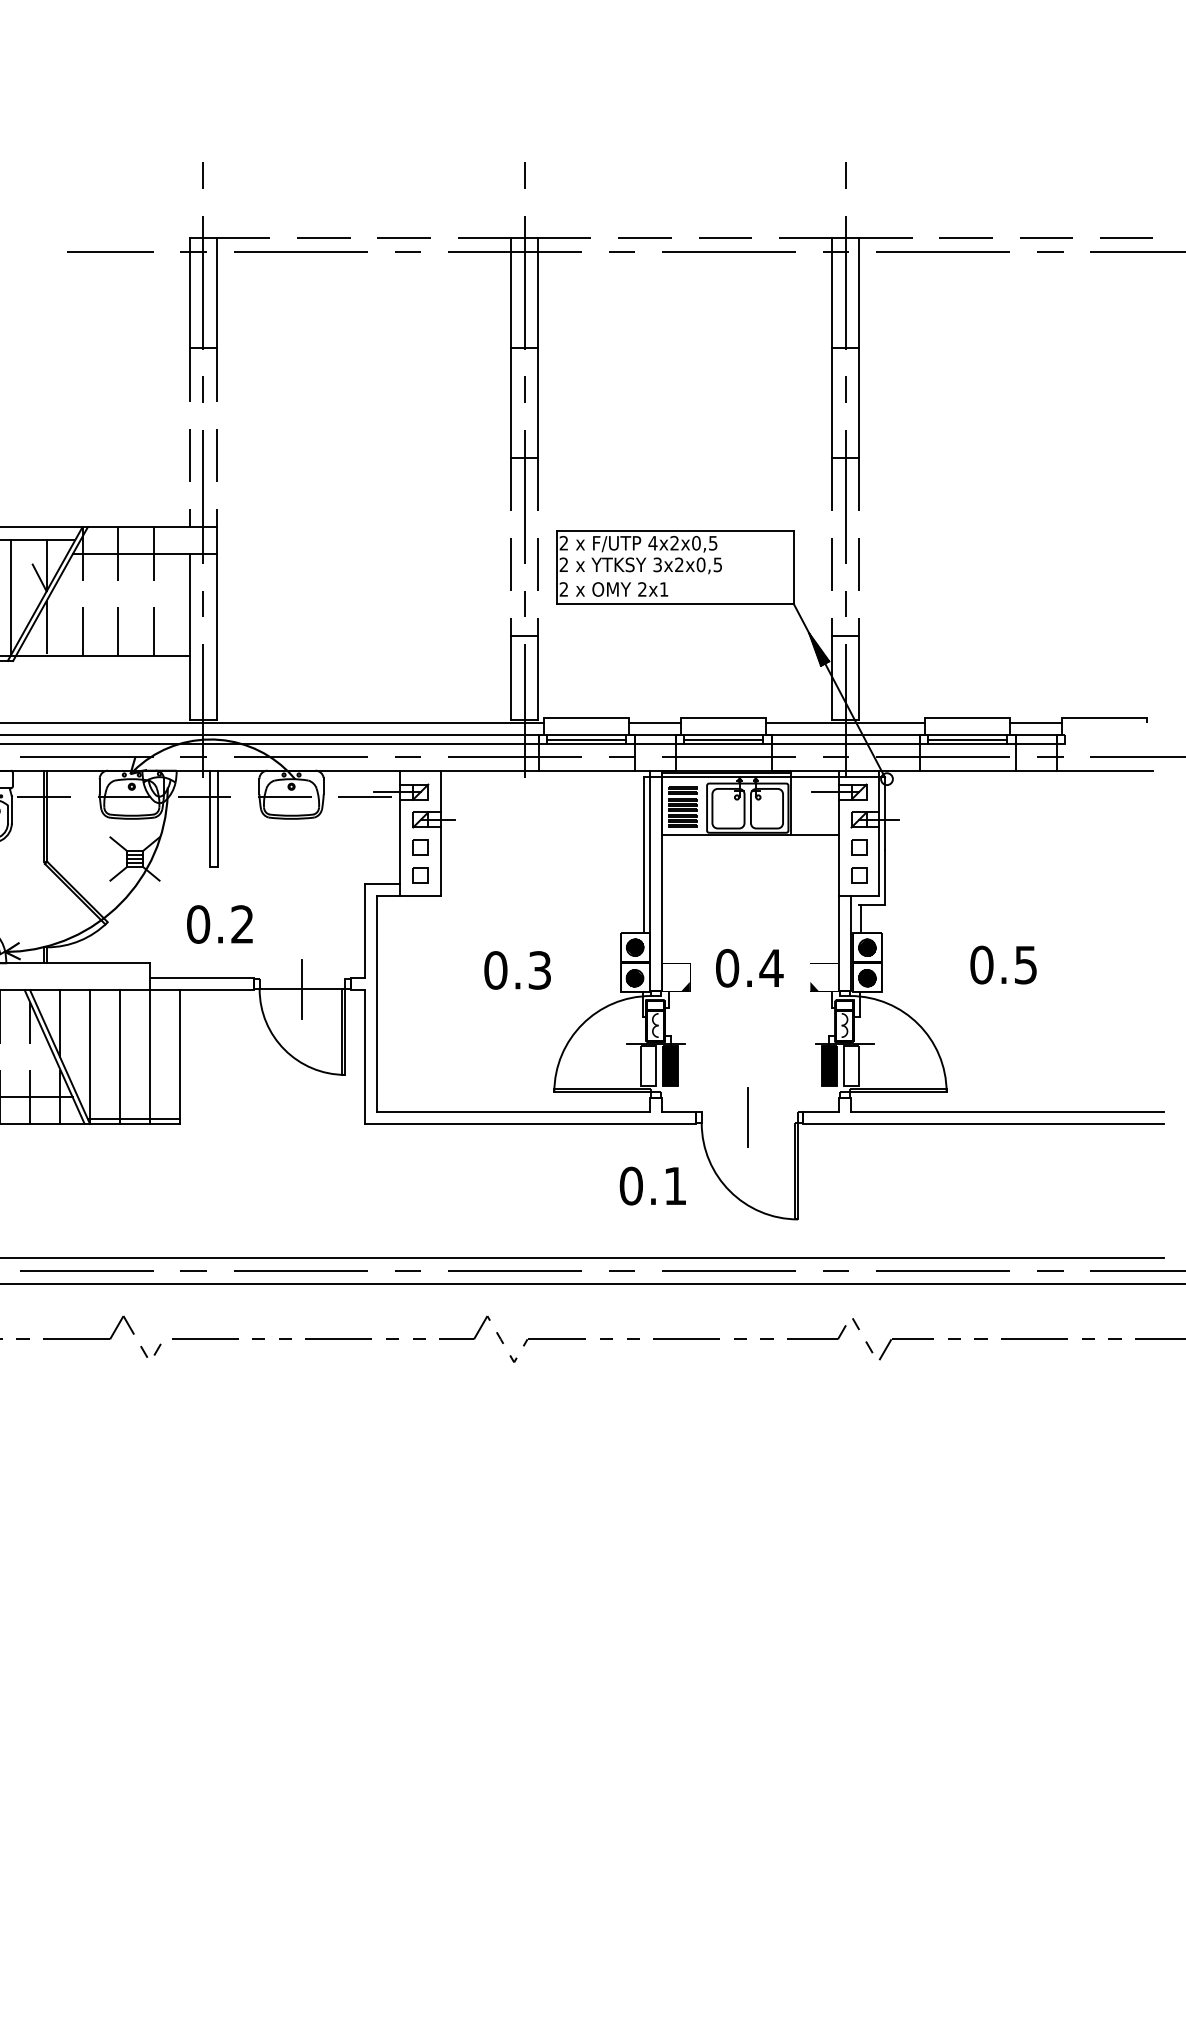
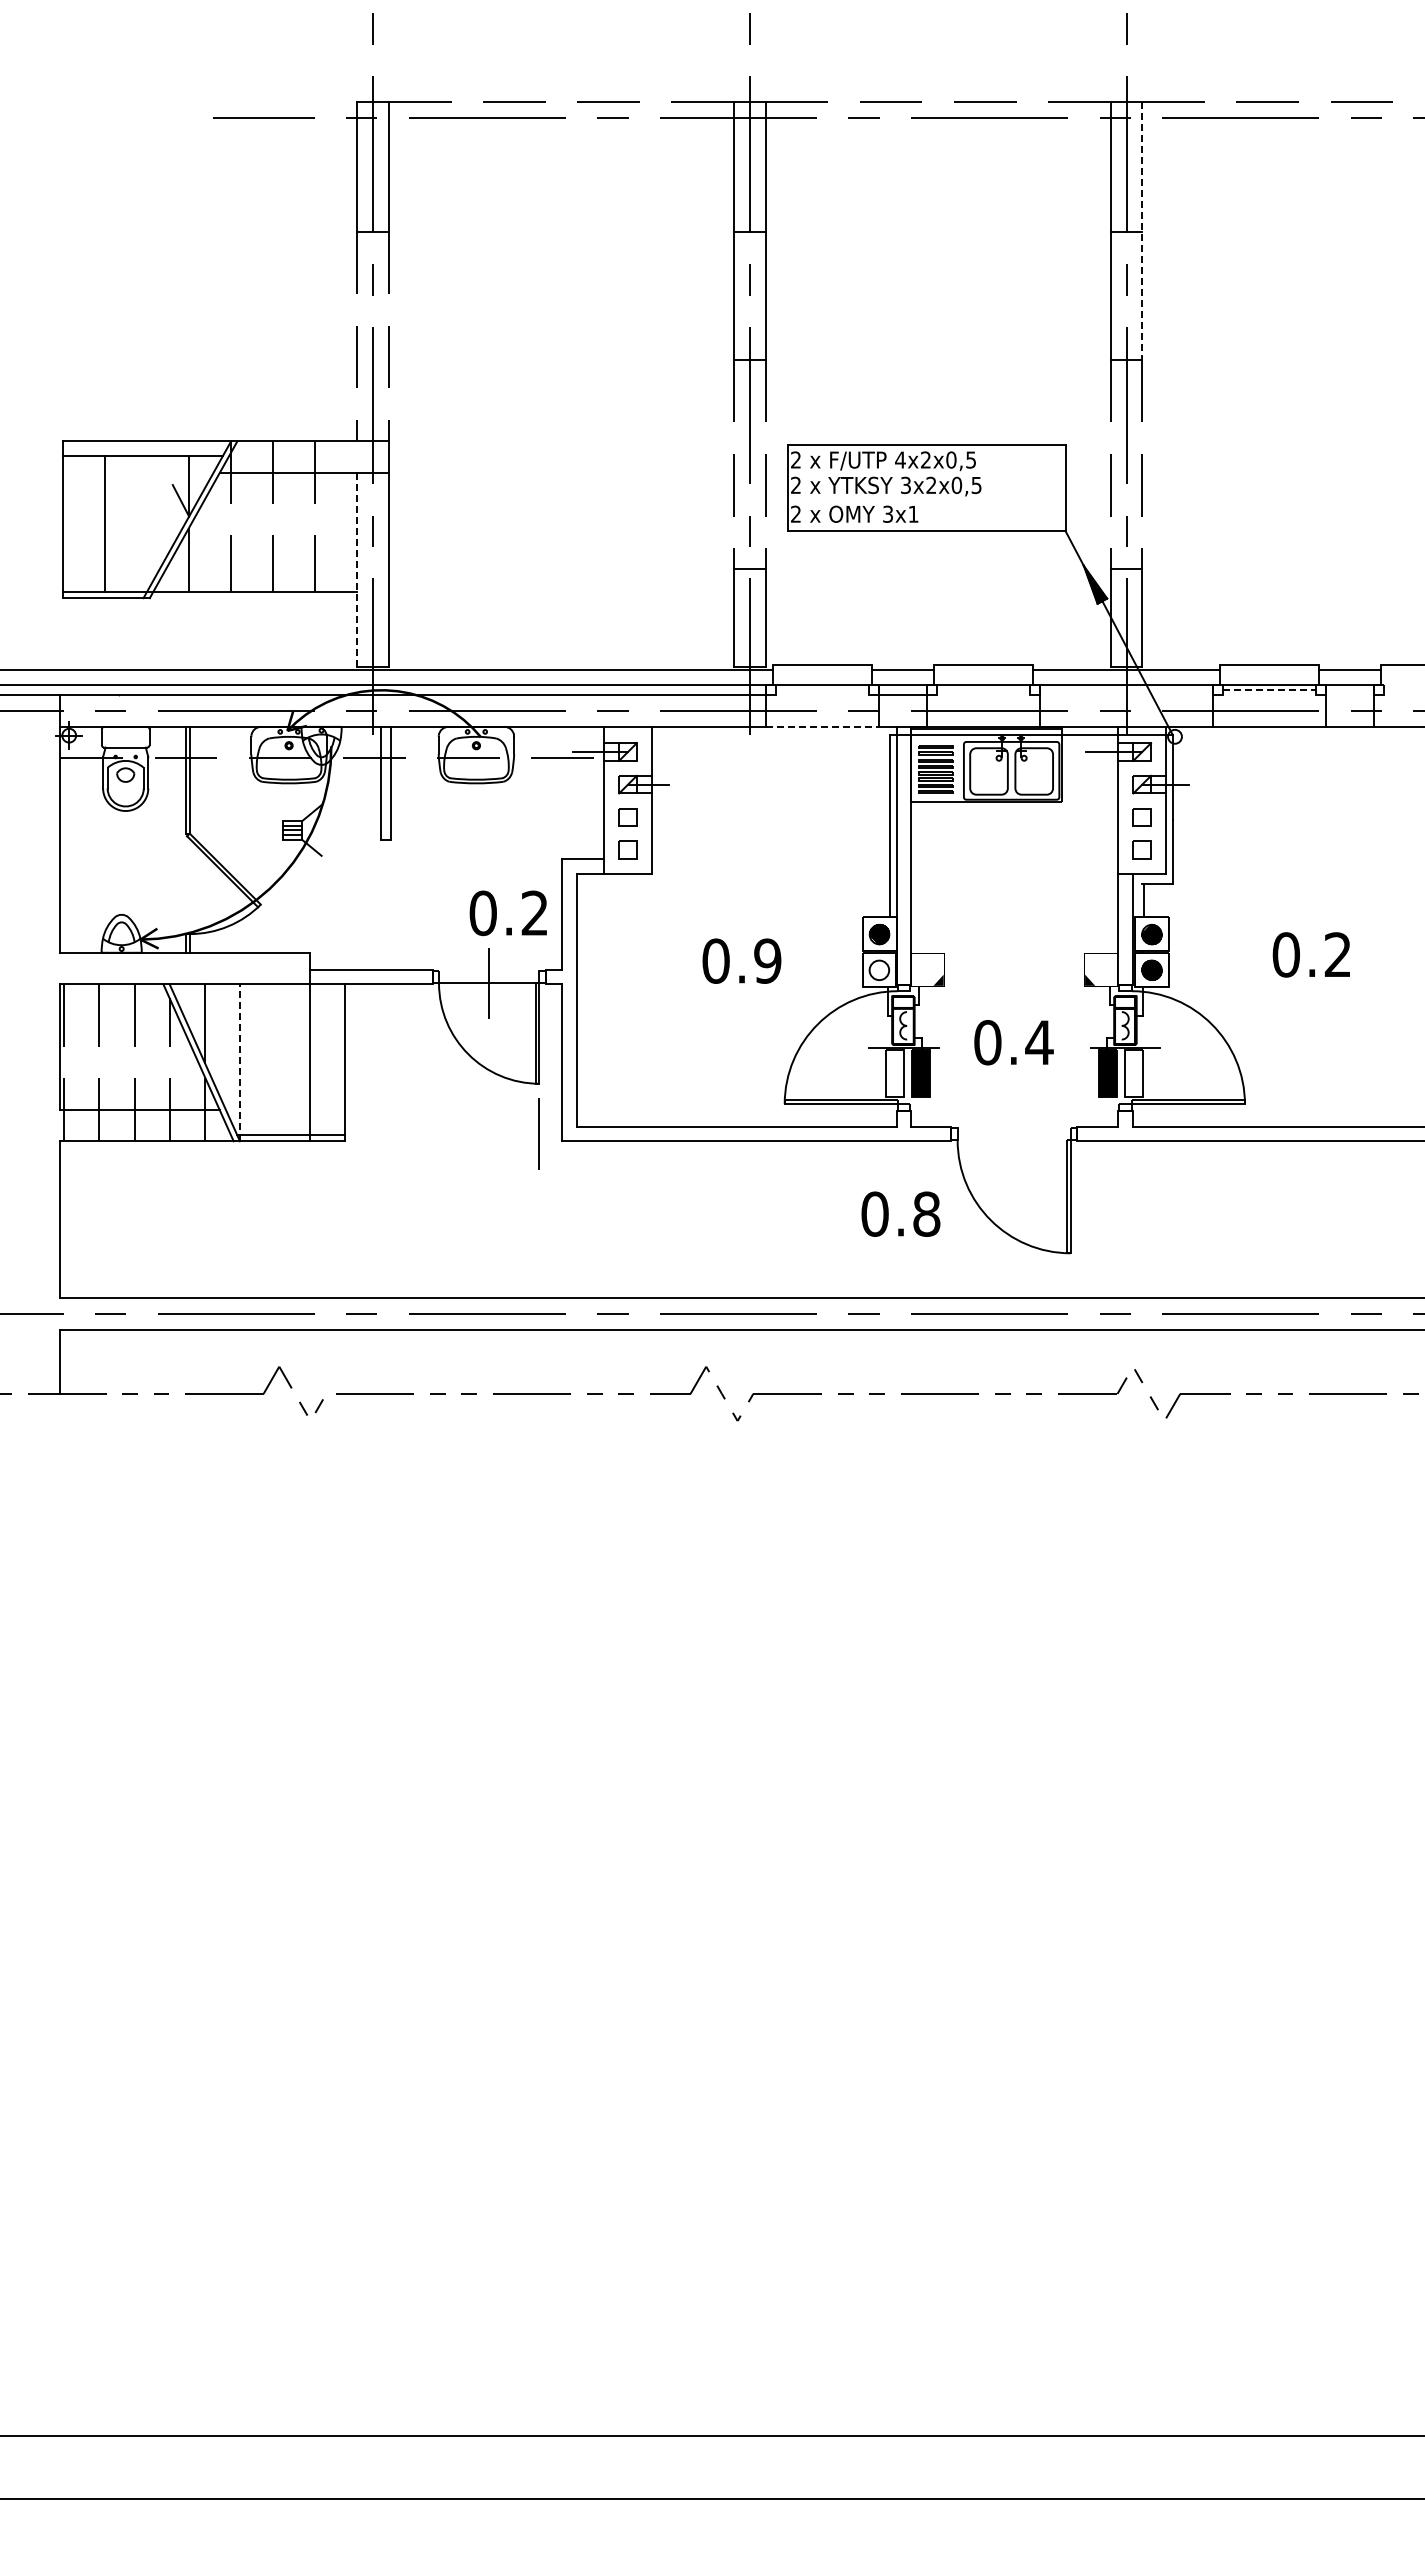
line: (859, 347) -> (1142, 230), solid -> dashed
text: (641, 589) -> (887, 514), 2x1 -> 3x1
line: (11, 597) -> (147, 523), removed
line: (190, 637) -> (357, 570), solid -> dashed
line: (586, 739) -> (822, 690), removed
line: (722, 739) -> (982, 690), removed
line: (968, 739) -> (1270, 690), solid -> dashed
line: (586, 743) -> (822, 695), removed
line: (722, 743) -> (982, 695), removed
line: (845, 743) -> (1126, 695), removed
line: (967, 743) -> (1269, 695), removed
line: (1035, 743) -> (1349, 695), removed
line: (586, 770) -> (822, 726), solid -> dashed
line: (814, 835) -> (1089, 802), removed
line: (118, 844) -> (273, 813), removed
line: (118, 873) -> (273, 847), removed
text: (219, 924) -> (507, 913), moved
text: (1025, 964) -> (1337, 954), 0.5 -> 0.2
text: (749, 968) -> (1013, 1042), moved
text: (539, 969) -> (767, 960), 0.3 -> 0.9
hatch: (635, 978) -> (879, 970), removed
line: (89, 1056) -> (239, 1062), solid -> dashed
line: (120, 1056) -> (275, 1062), removed
line: (747, 1117) -> (538, 1133), moved
text: (675, 1185) -> (926, 1213), 0.1 -> 0.8

